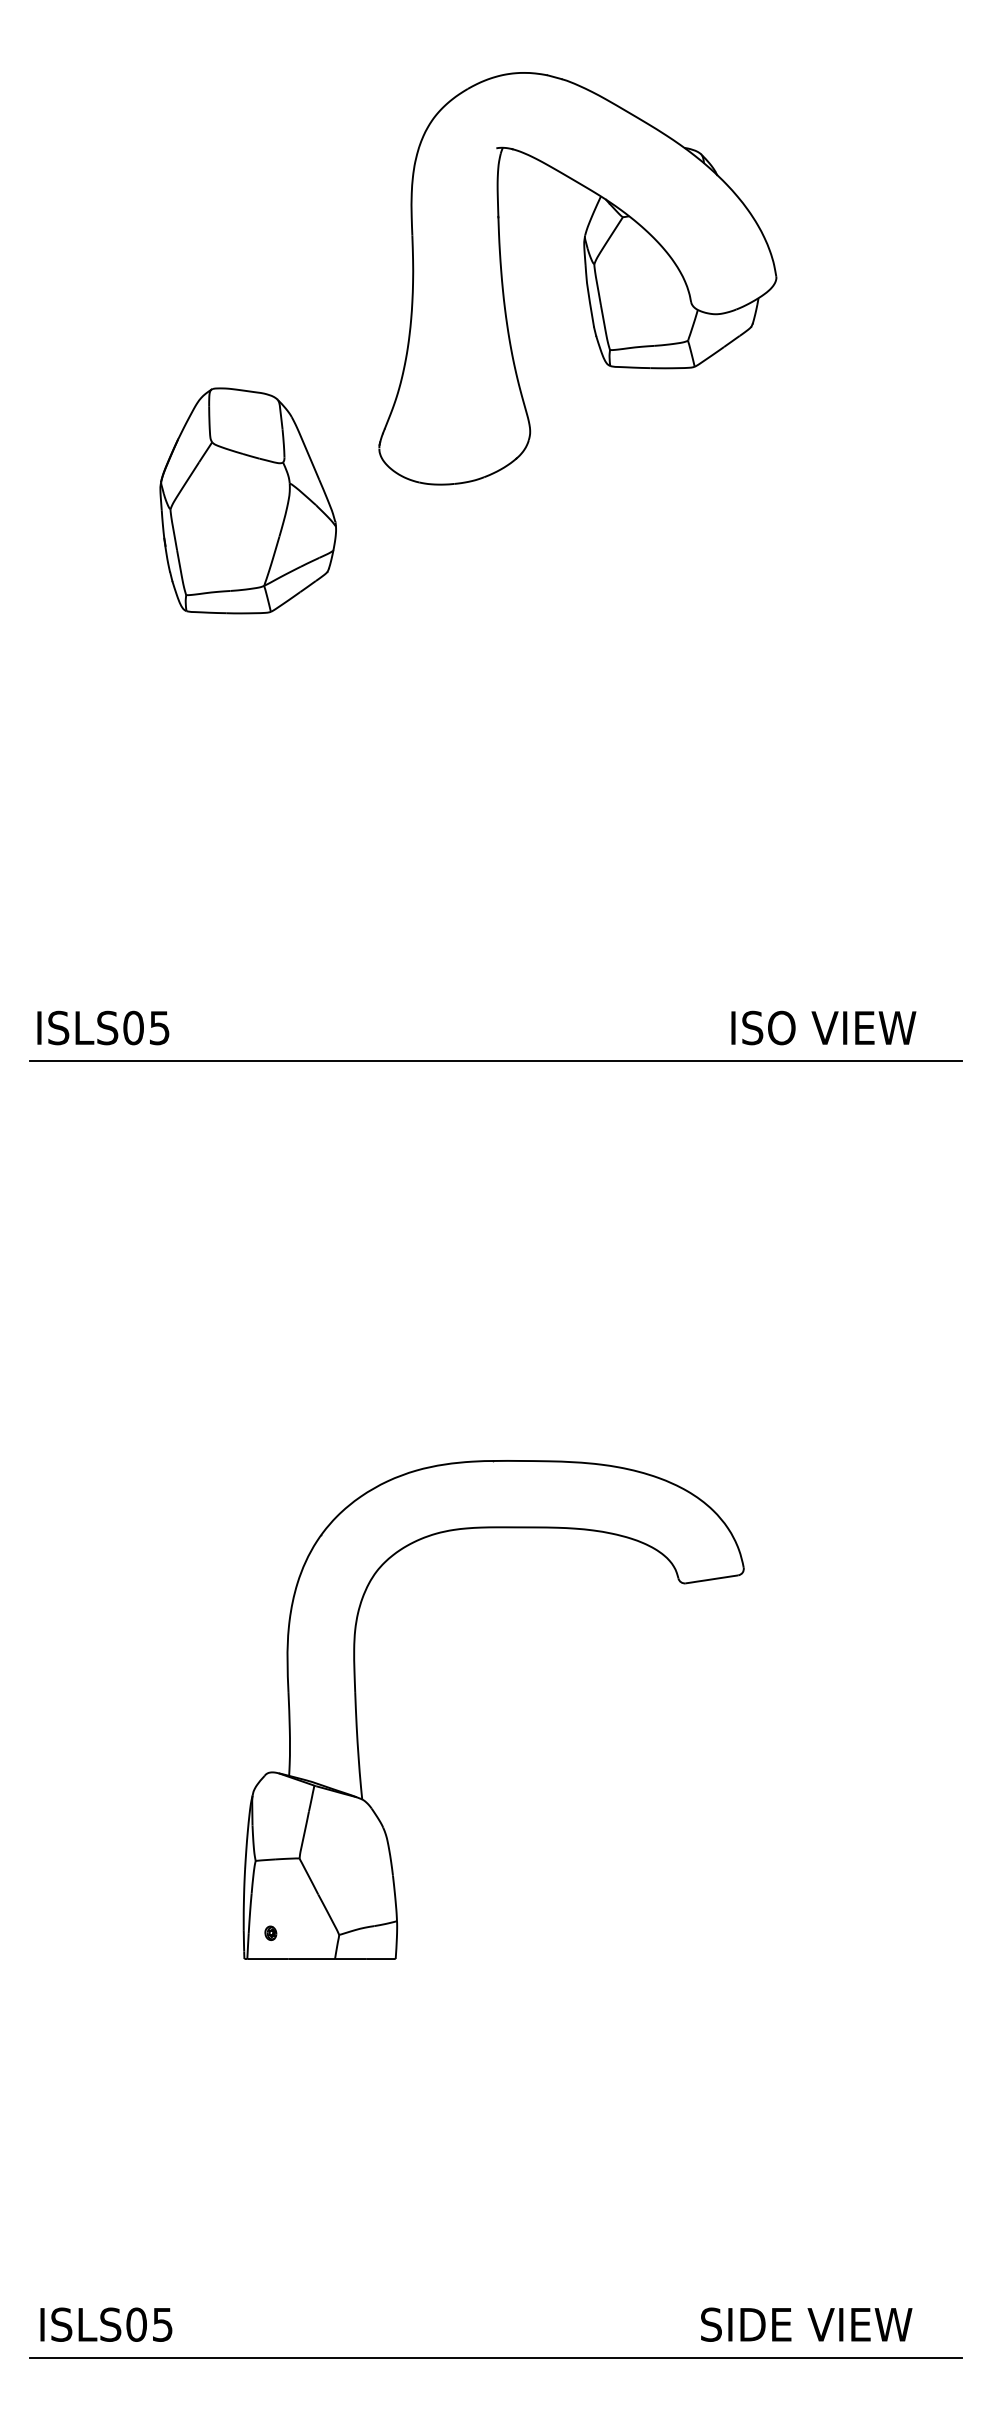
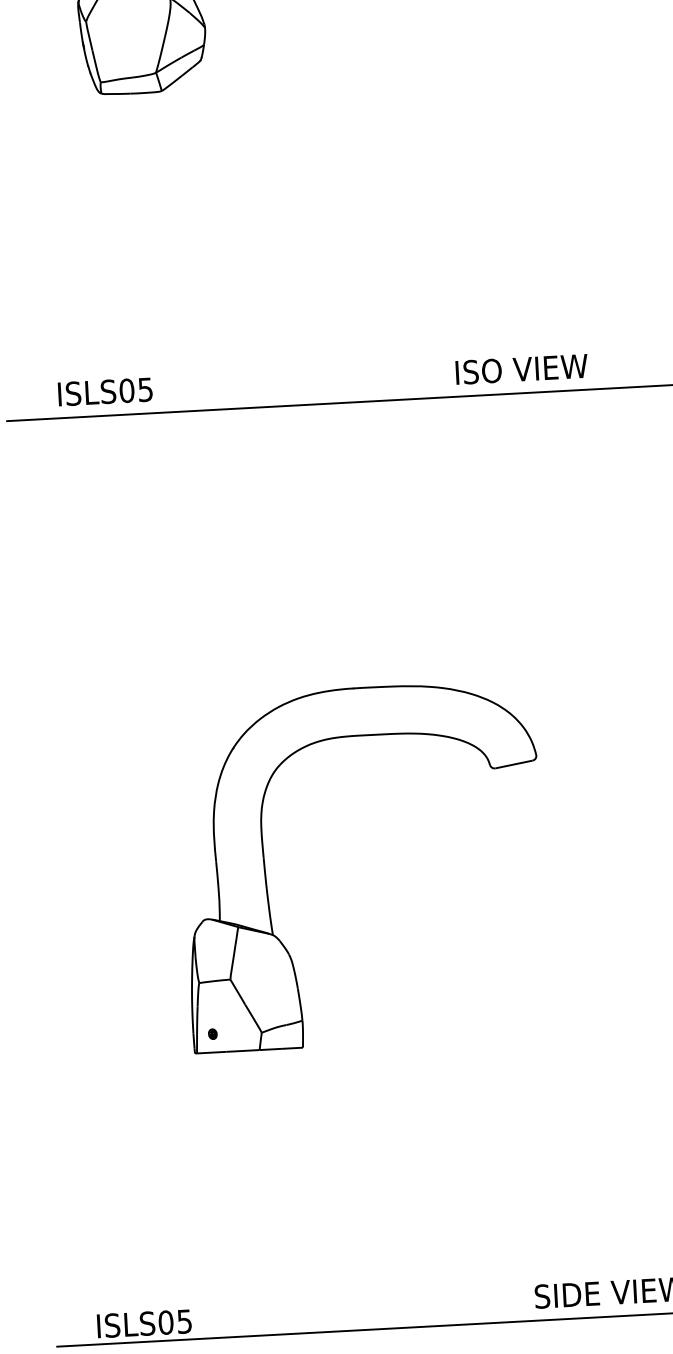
text: (103, 1027) -> (105, 391), moved
text: (823, 1027) -> (521, 369), moved
text: (106, 2324) -> (144, 1323), moved

